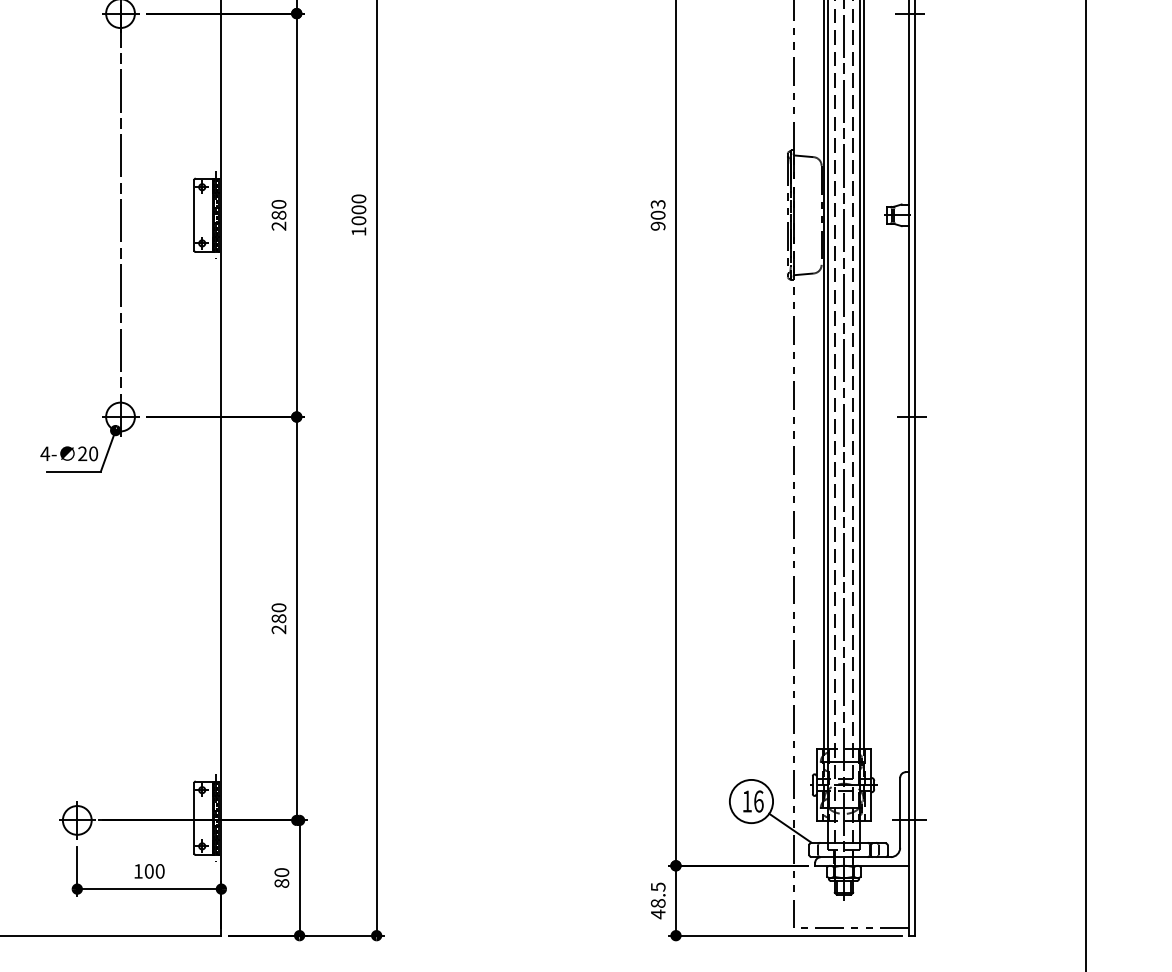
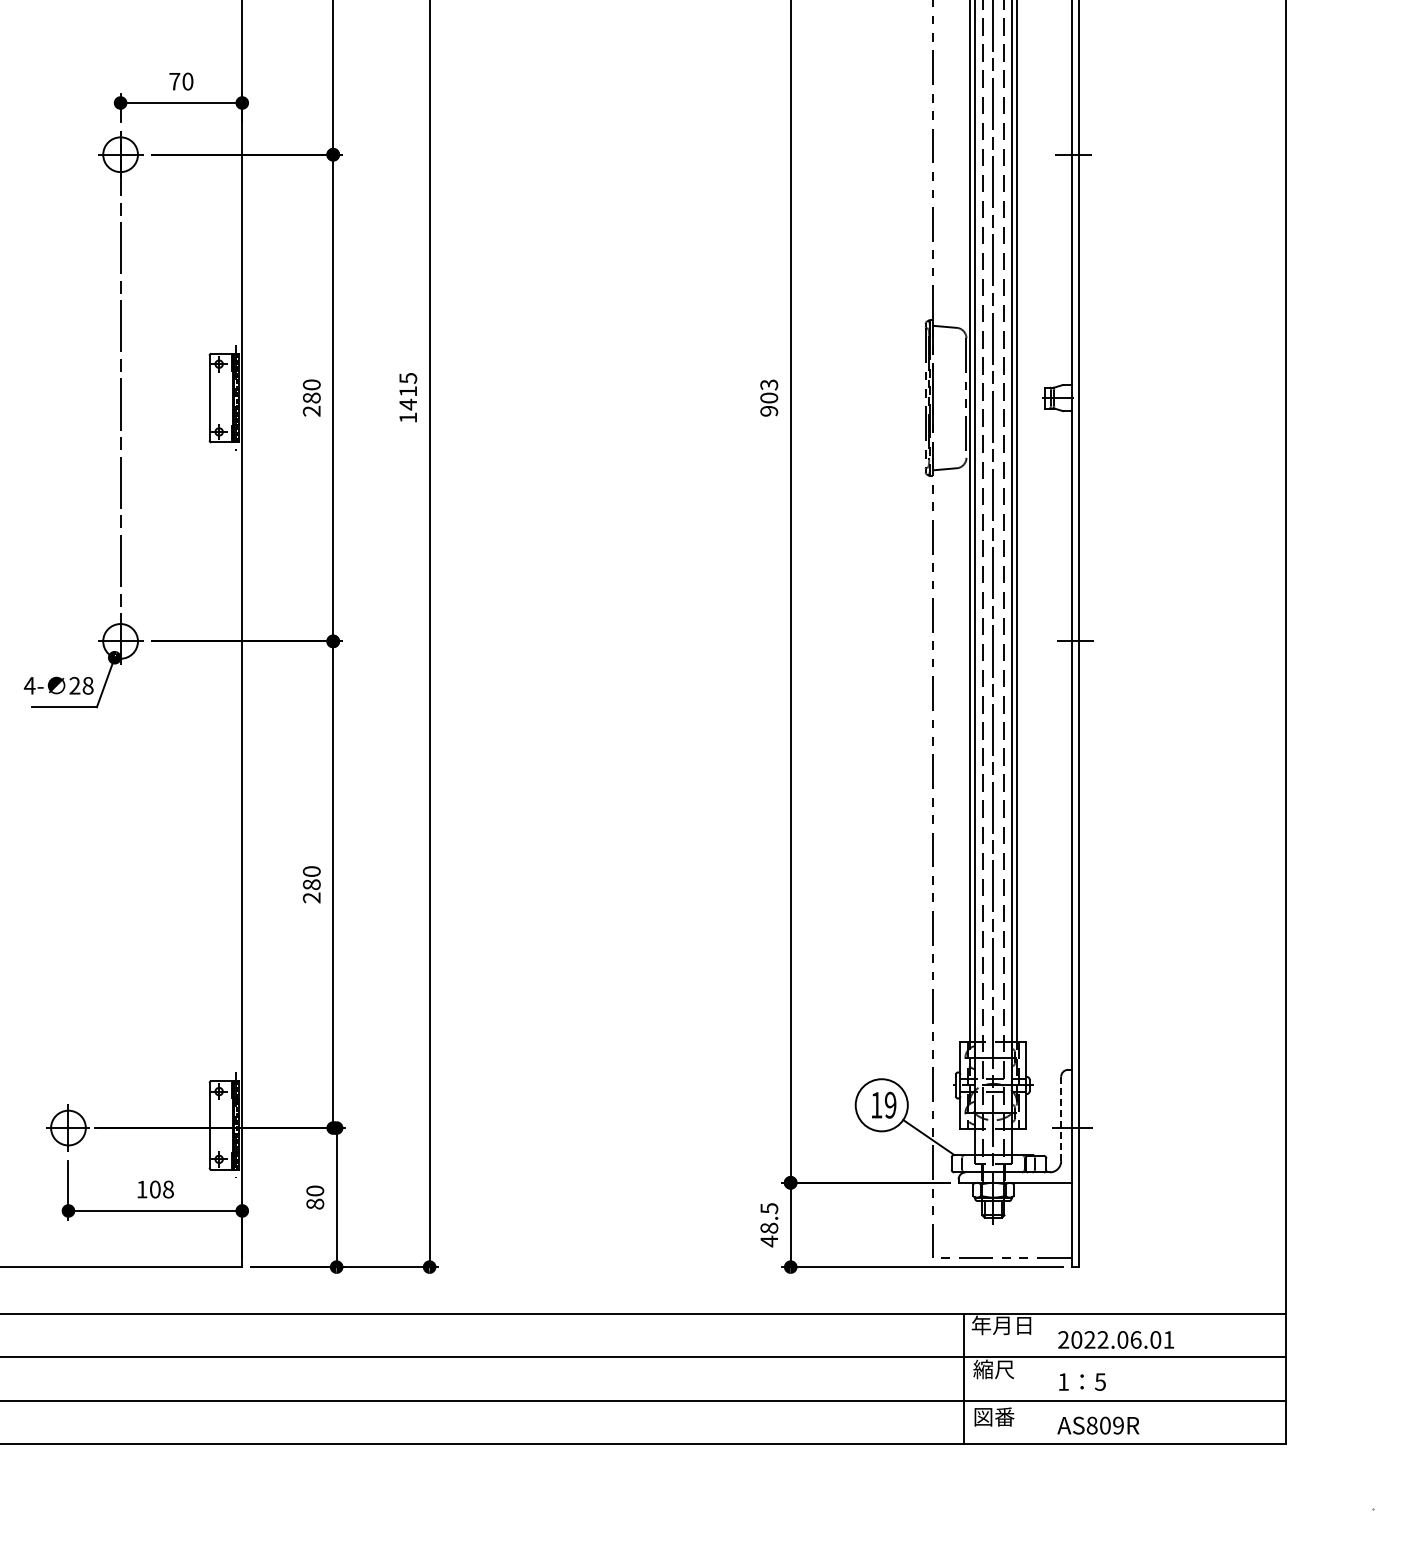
text: (359, 209) -> (408, 391), 1000 -> 1415
text: (93, 453) -> (87, 685), 20 -> 28
text: (758, 800) -> (890, 1104), 16 -> 19
line: (900, 812) -> (1061, 1118), solid -> dashed
text: (160, 871) -> (168, 1189), 100 -> 108

